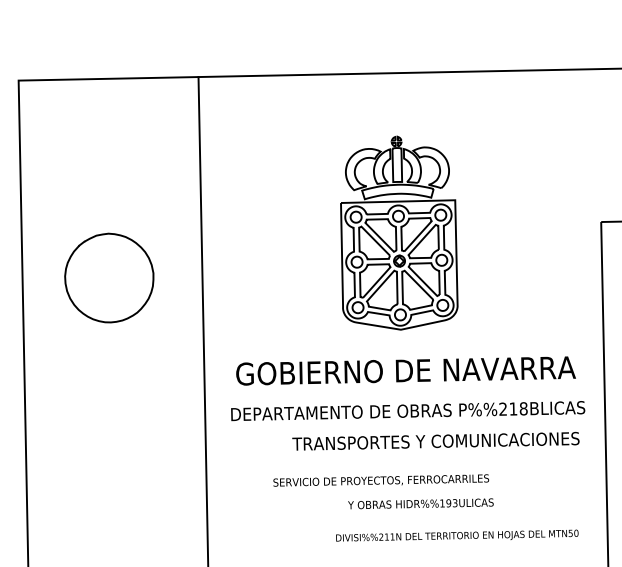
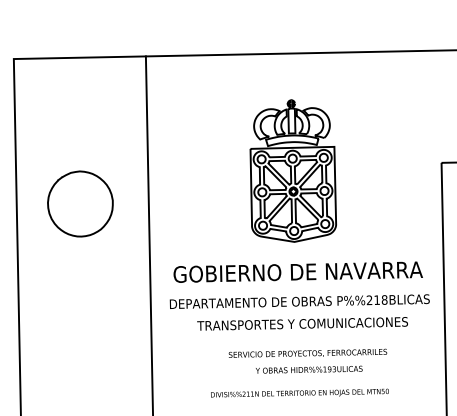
text: (435, 440) -> (302, 323), moved
text: (381, 480) -> (308, 353), moved
text: (457, 535) -> (300, 393), moved

